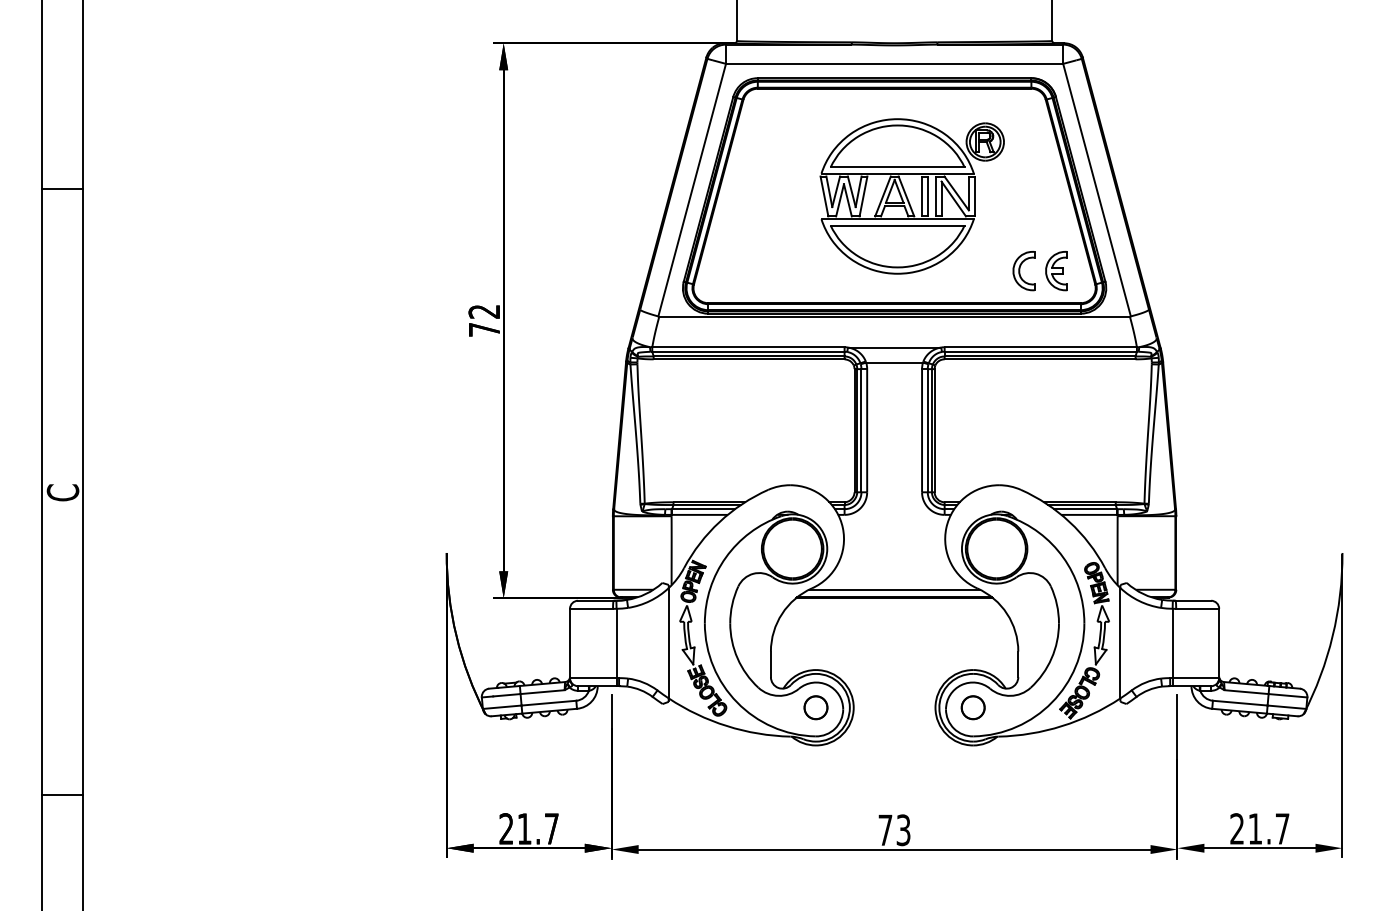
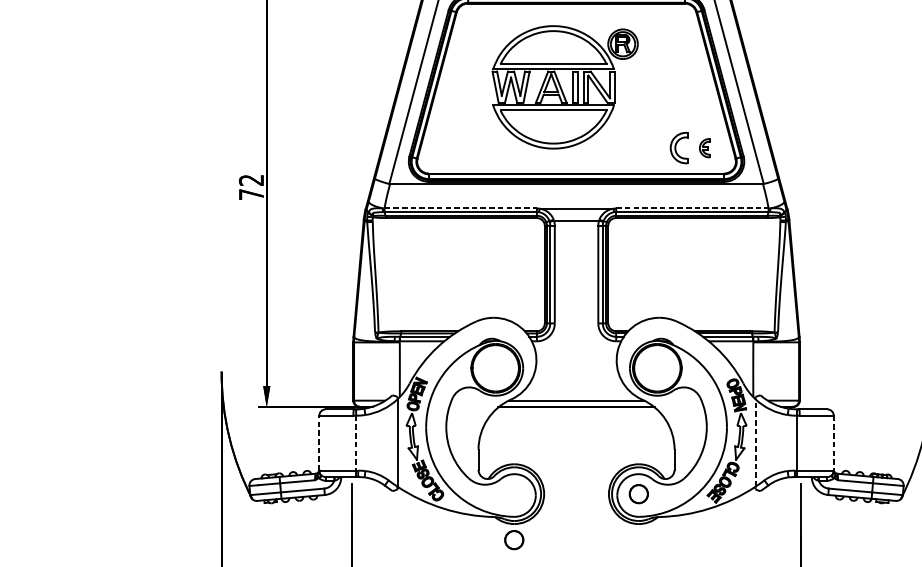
part: (911, 196) -> (564, 87), moved
part: (1056, 271) -> (704, 148), size x0.6
line: (748, 347) -> (460, 208), solid -> dashed
line: (1041, 347) -> (692, 208), solid -> dashed
line: (1120, 642) -> (755, 442), solid -> dashed
line: (570, 643) -> (319, 443), solid -> dashed
line: (616, 643) -> (356, 443), solid -> dashed
line: (1219, 643) -> (834, 443), solid -> dashed
part: (815, 707) -> (513, 539), moved

